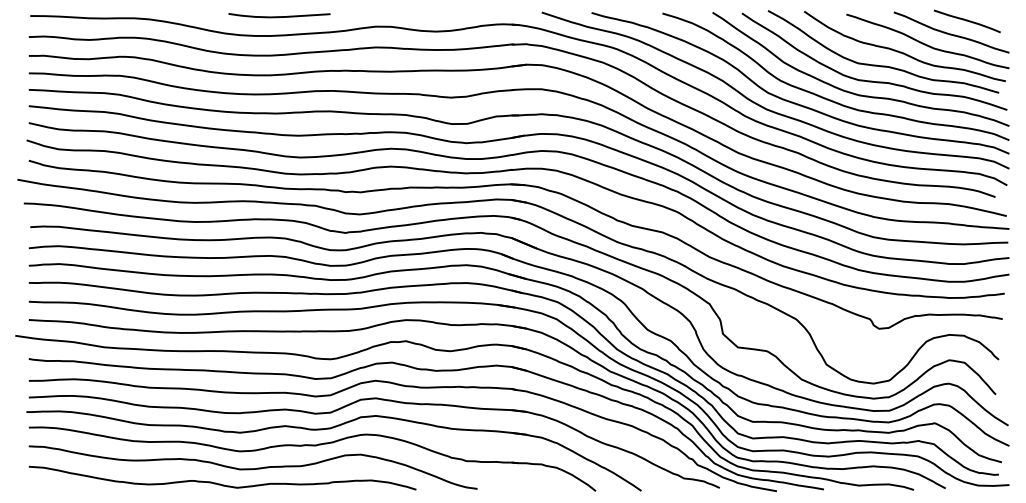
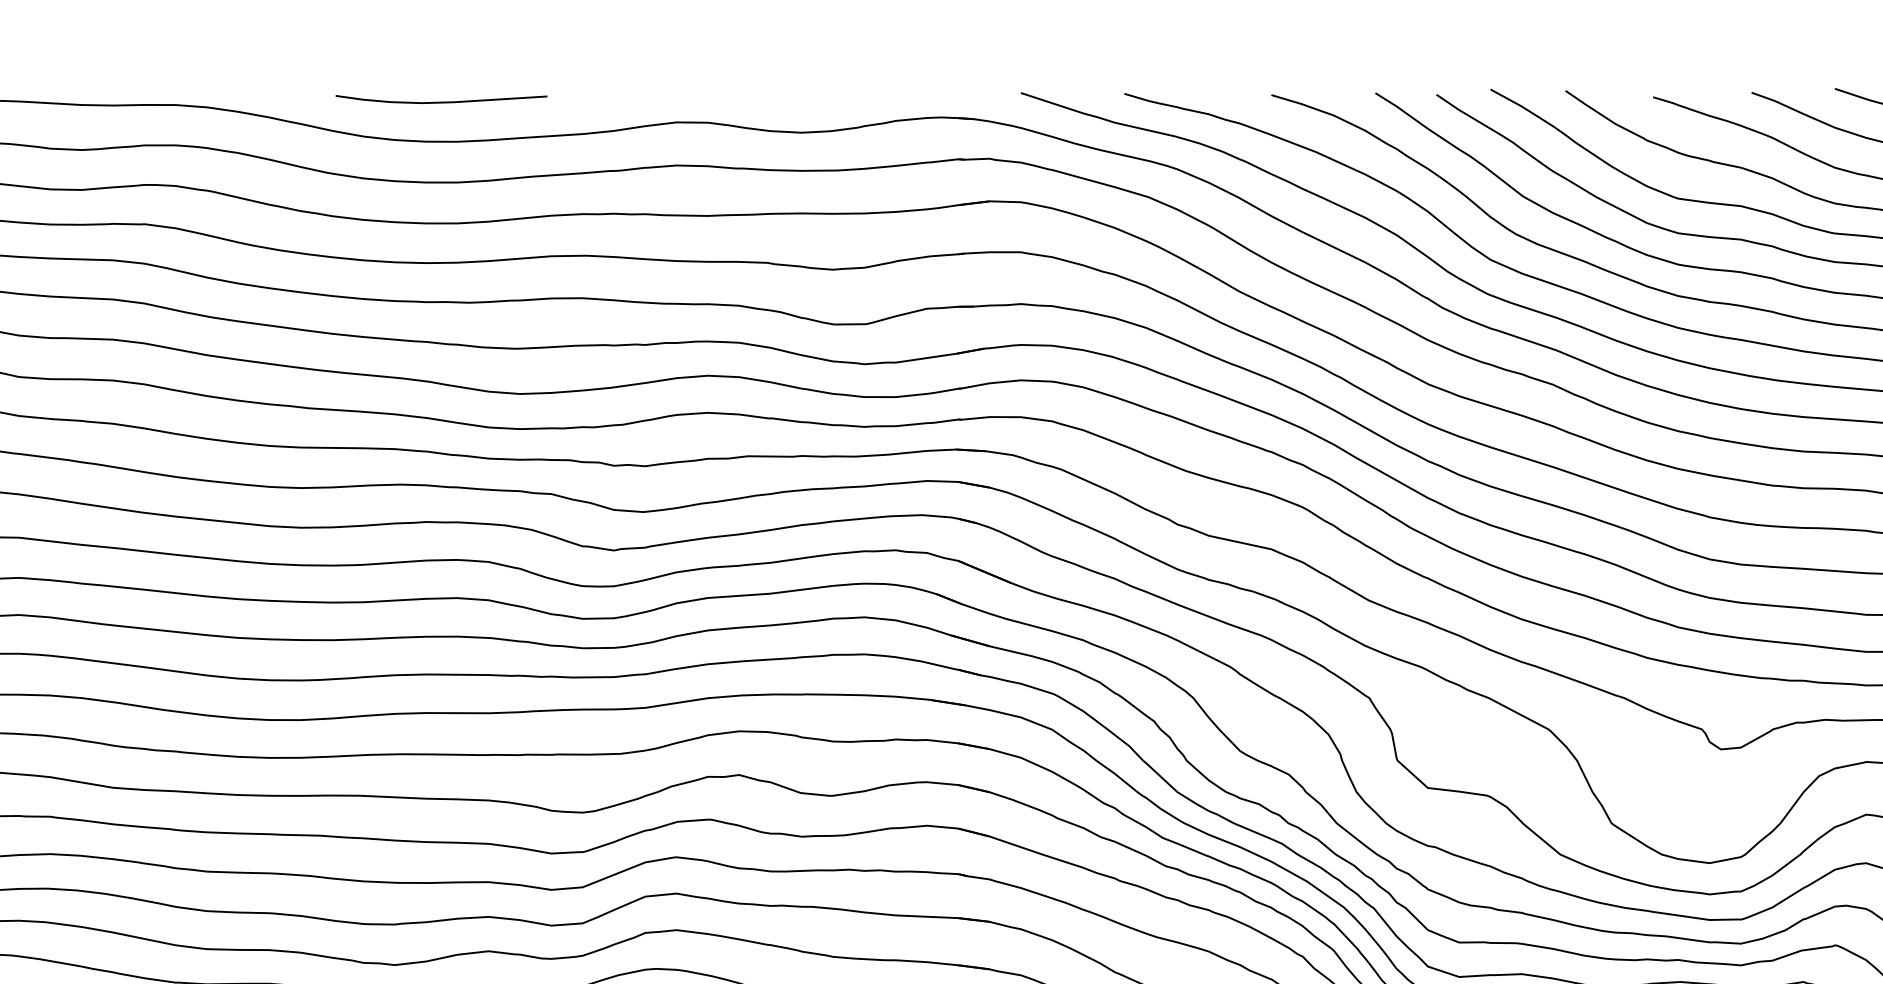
curve: (279, 16) -> (441, 101), moved

